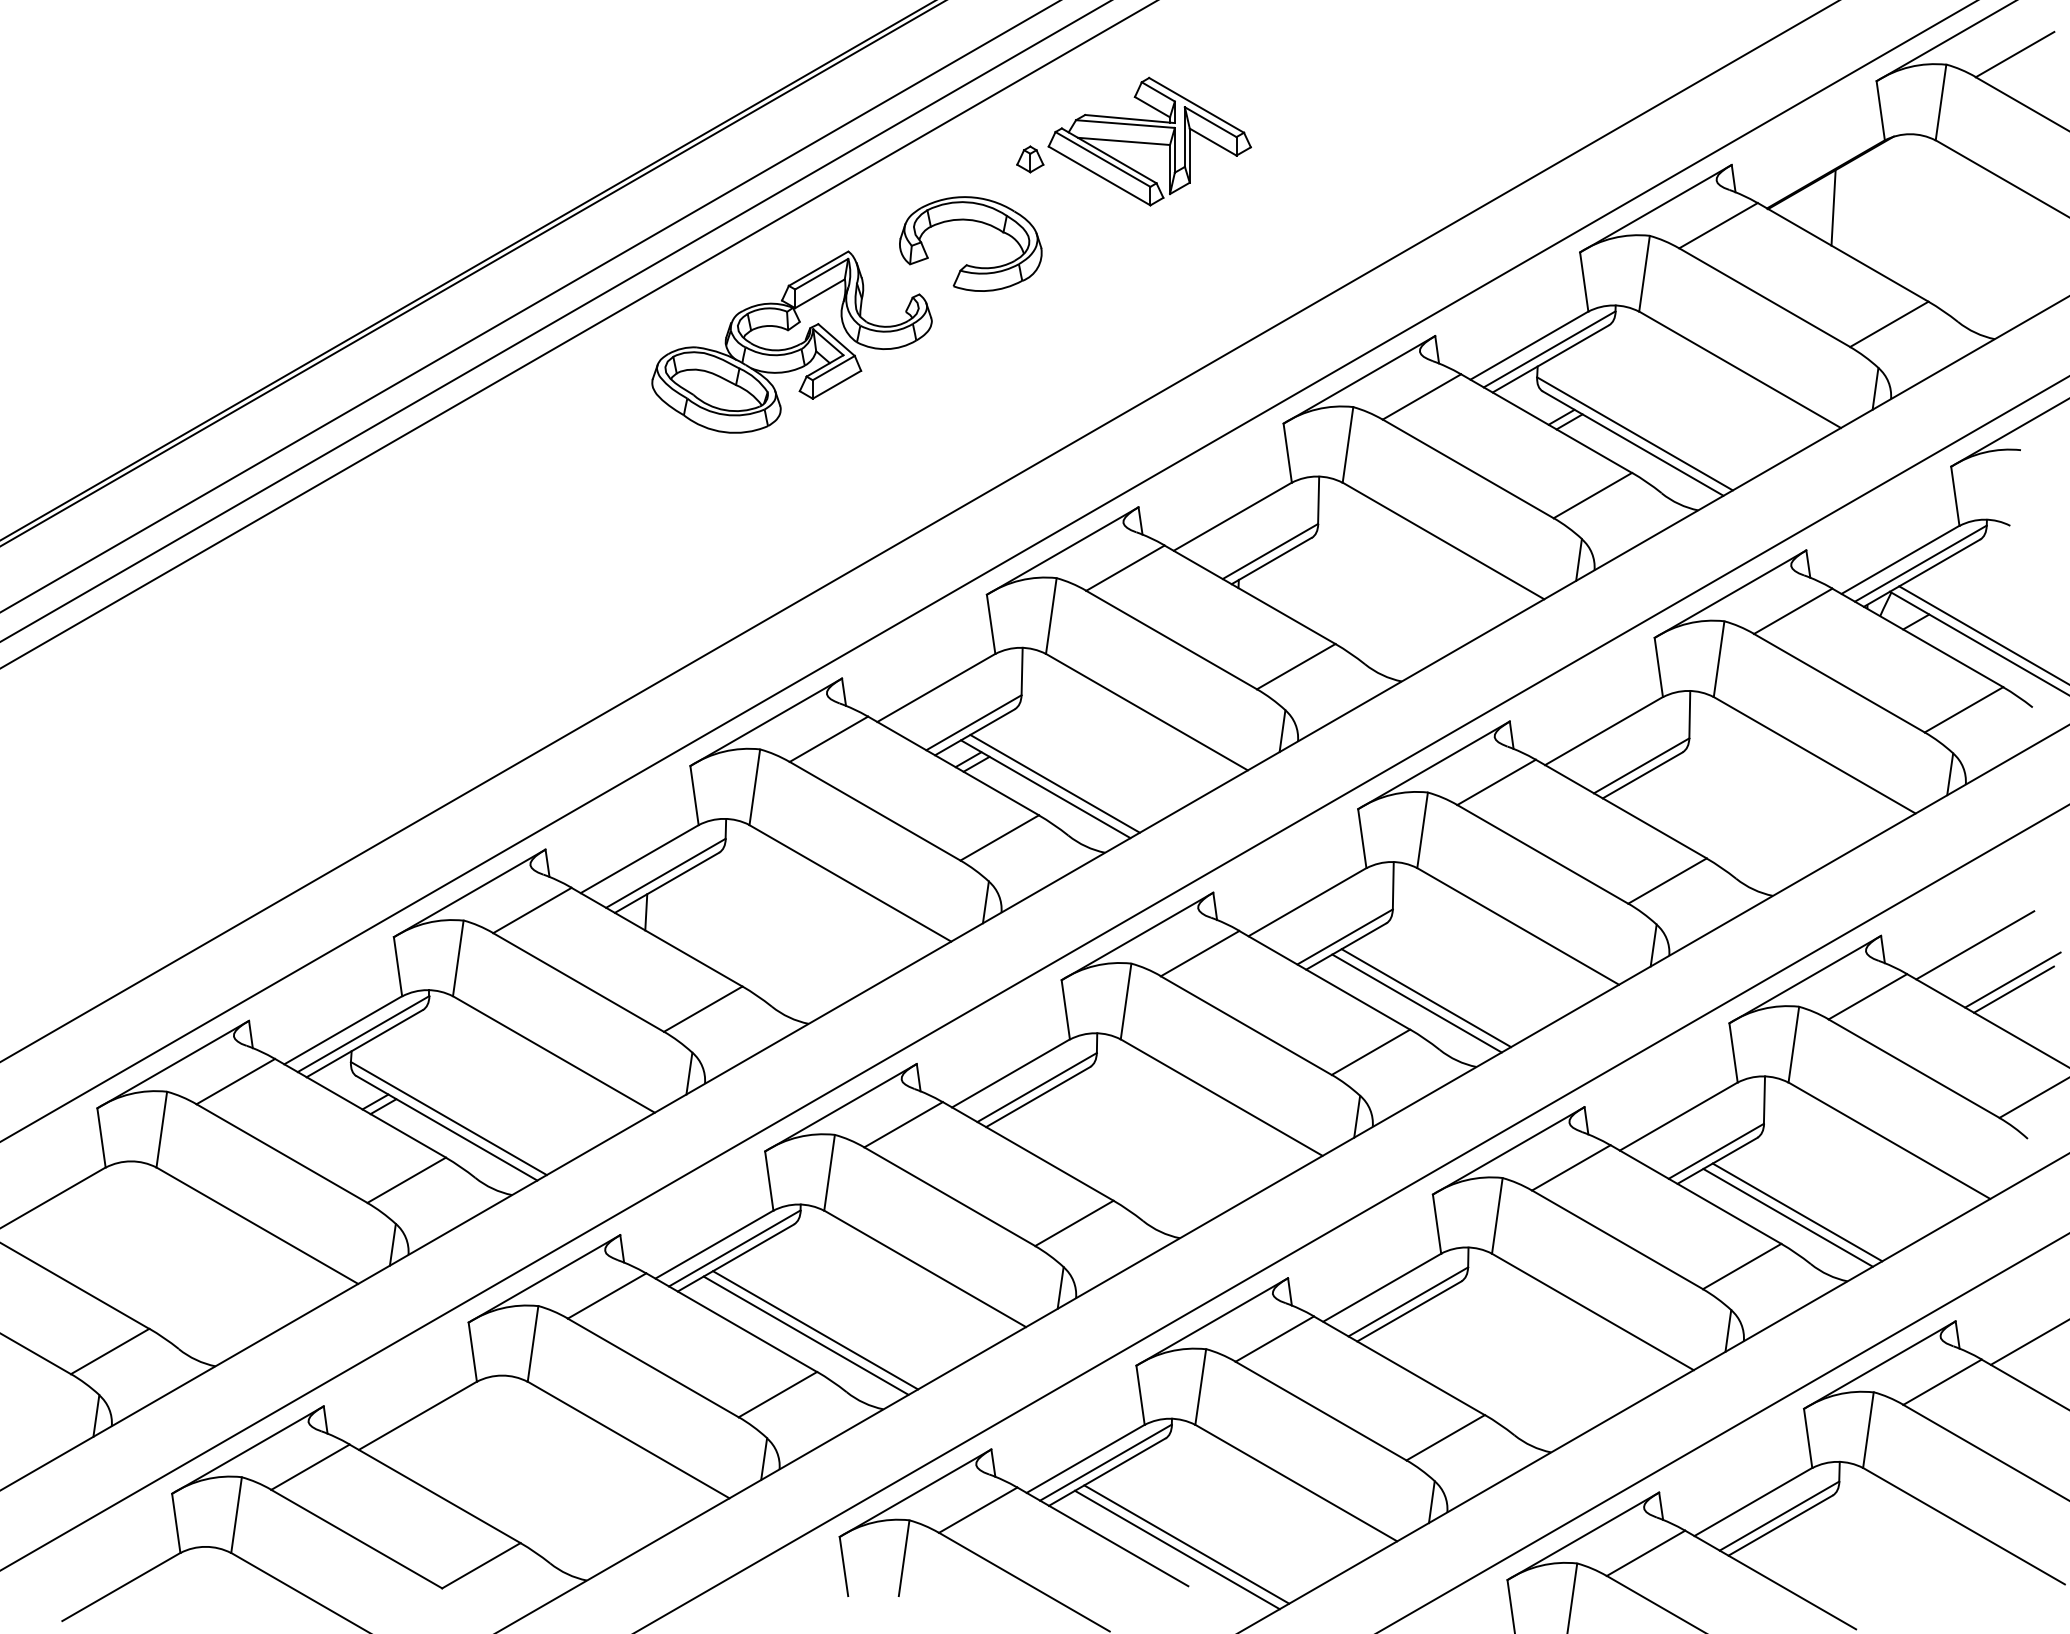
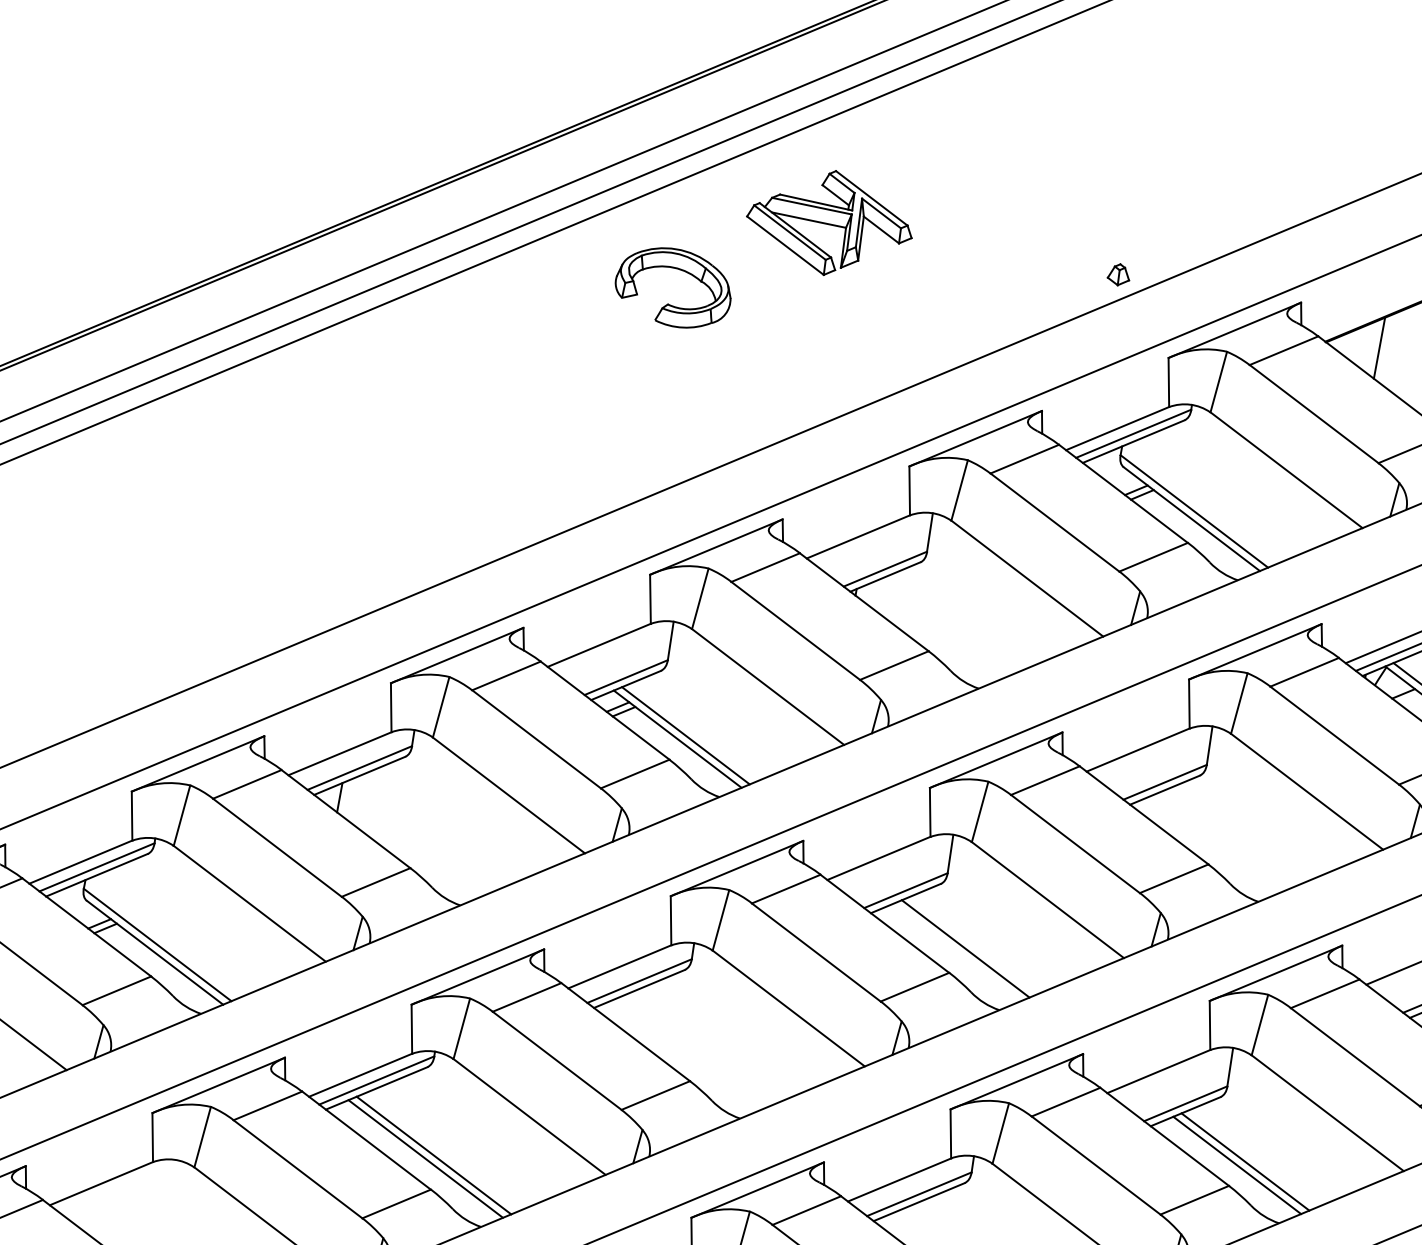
part: (1030, 159) -> (1119, 274), moved
part: (791, 341) -> (517, 348), removed
line: (1416, 1003) -> (957, 952), removed

